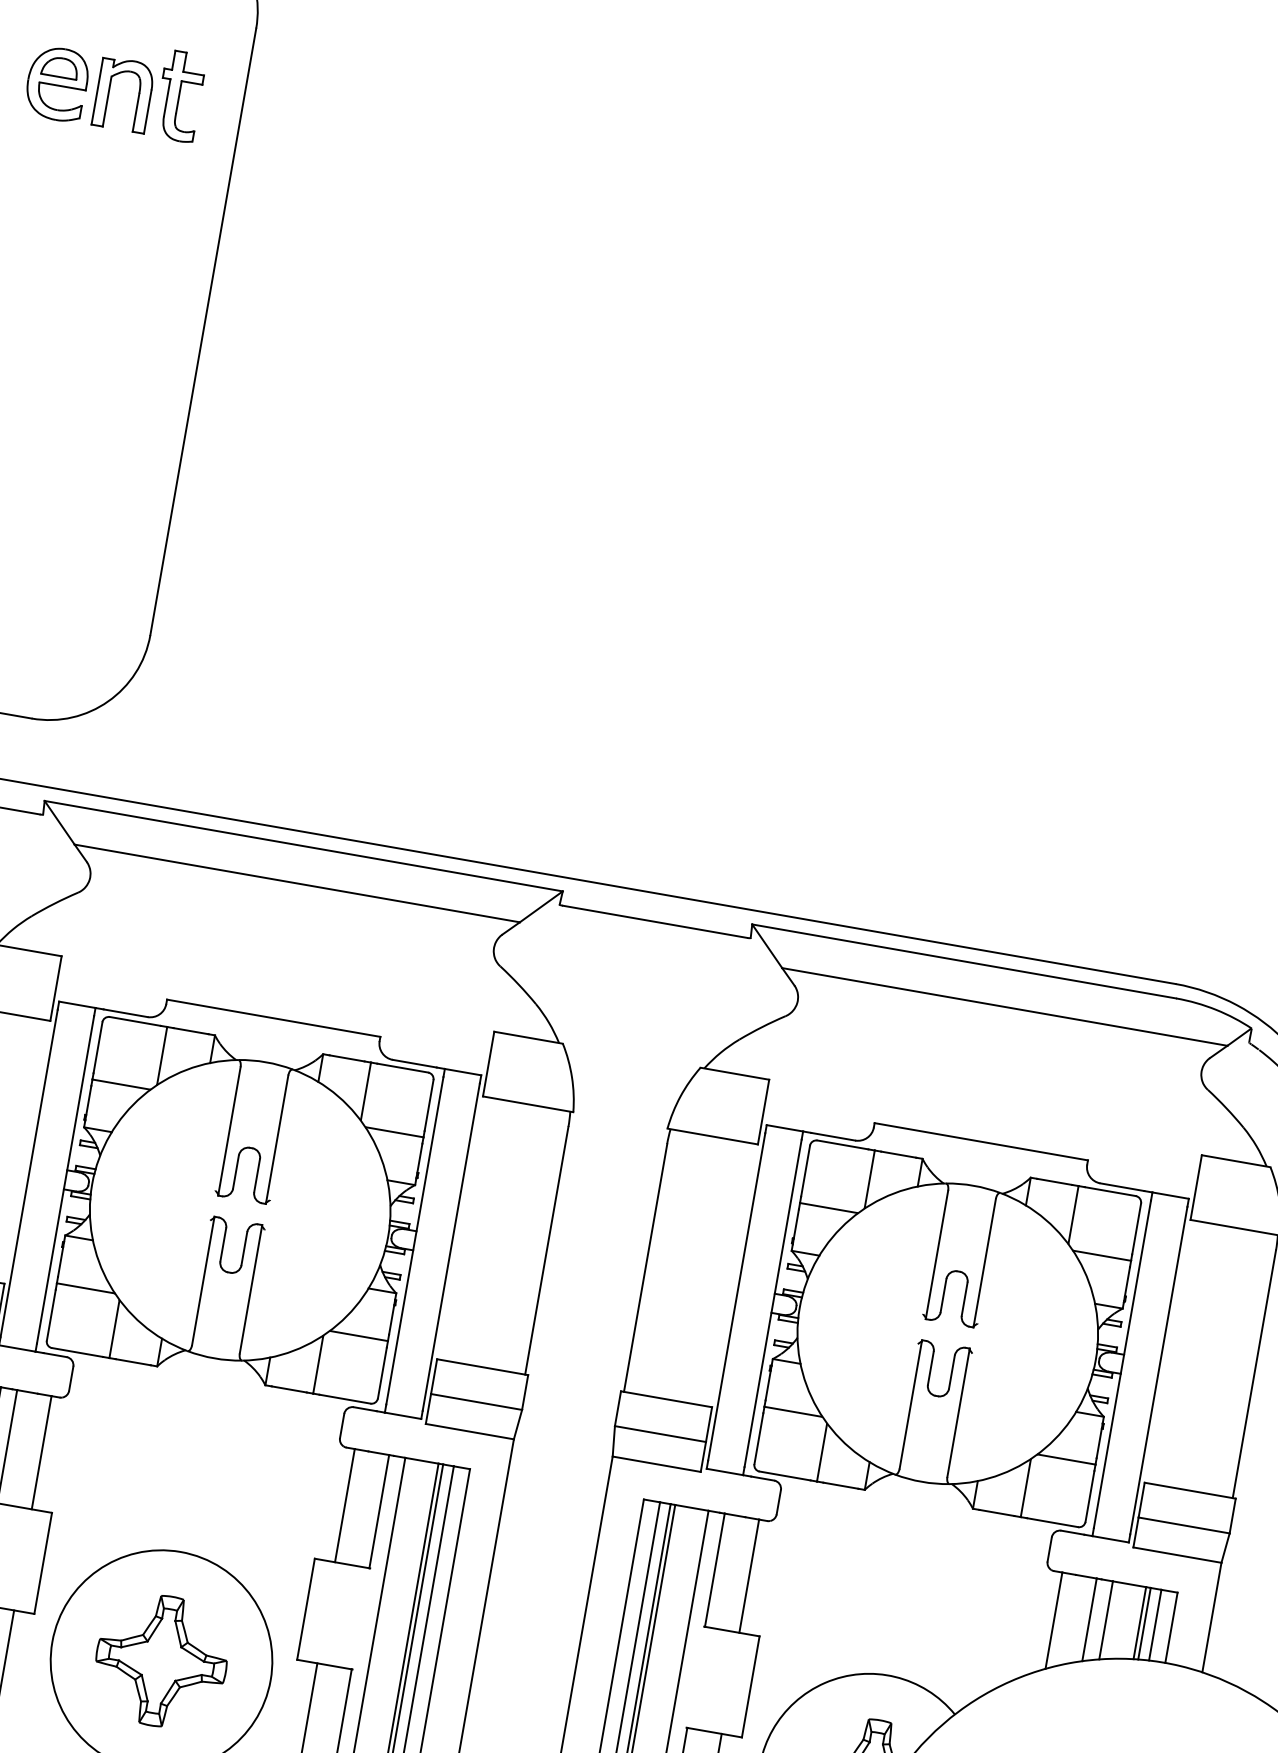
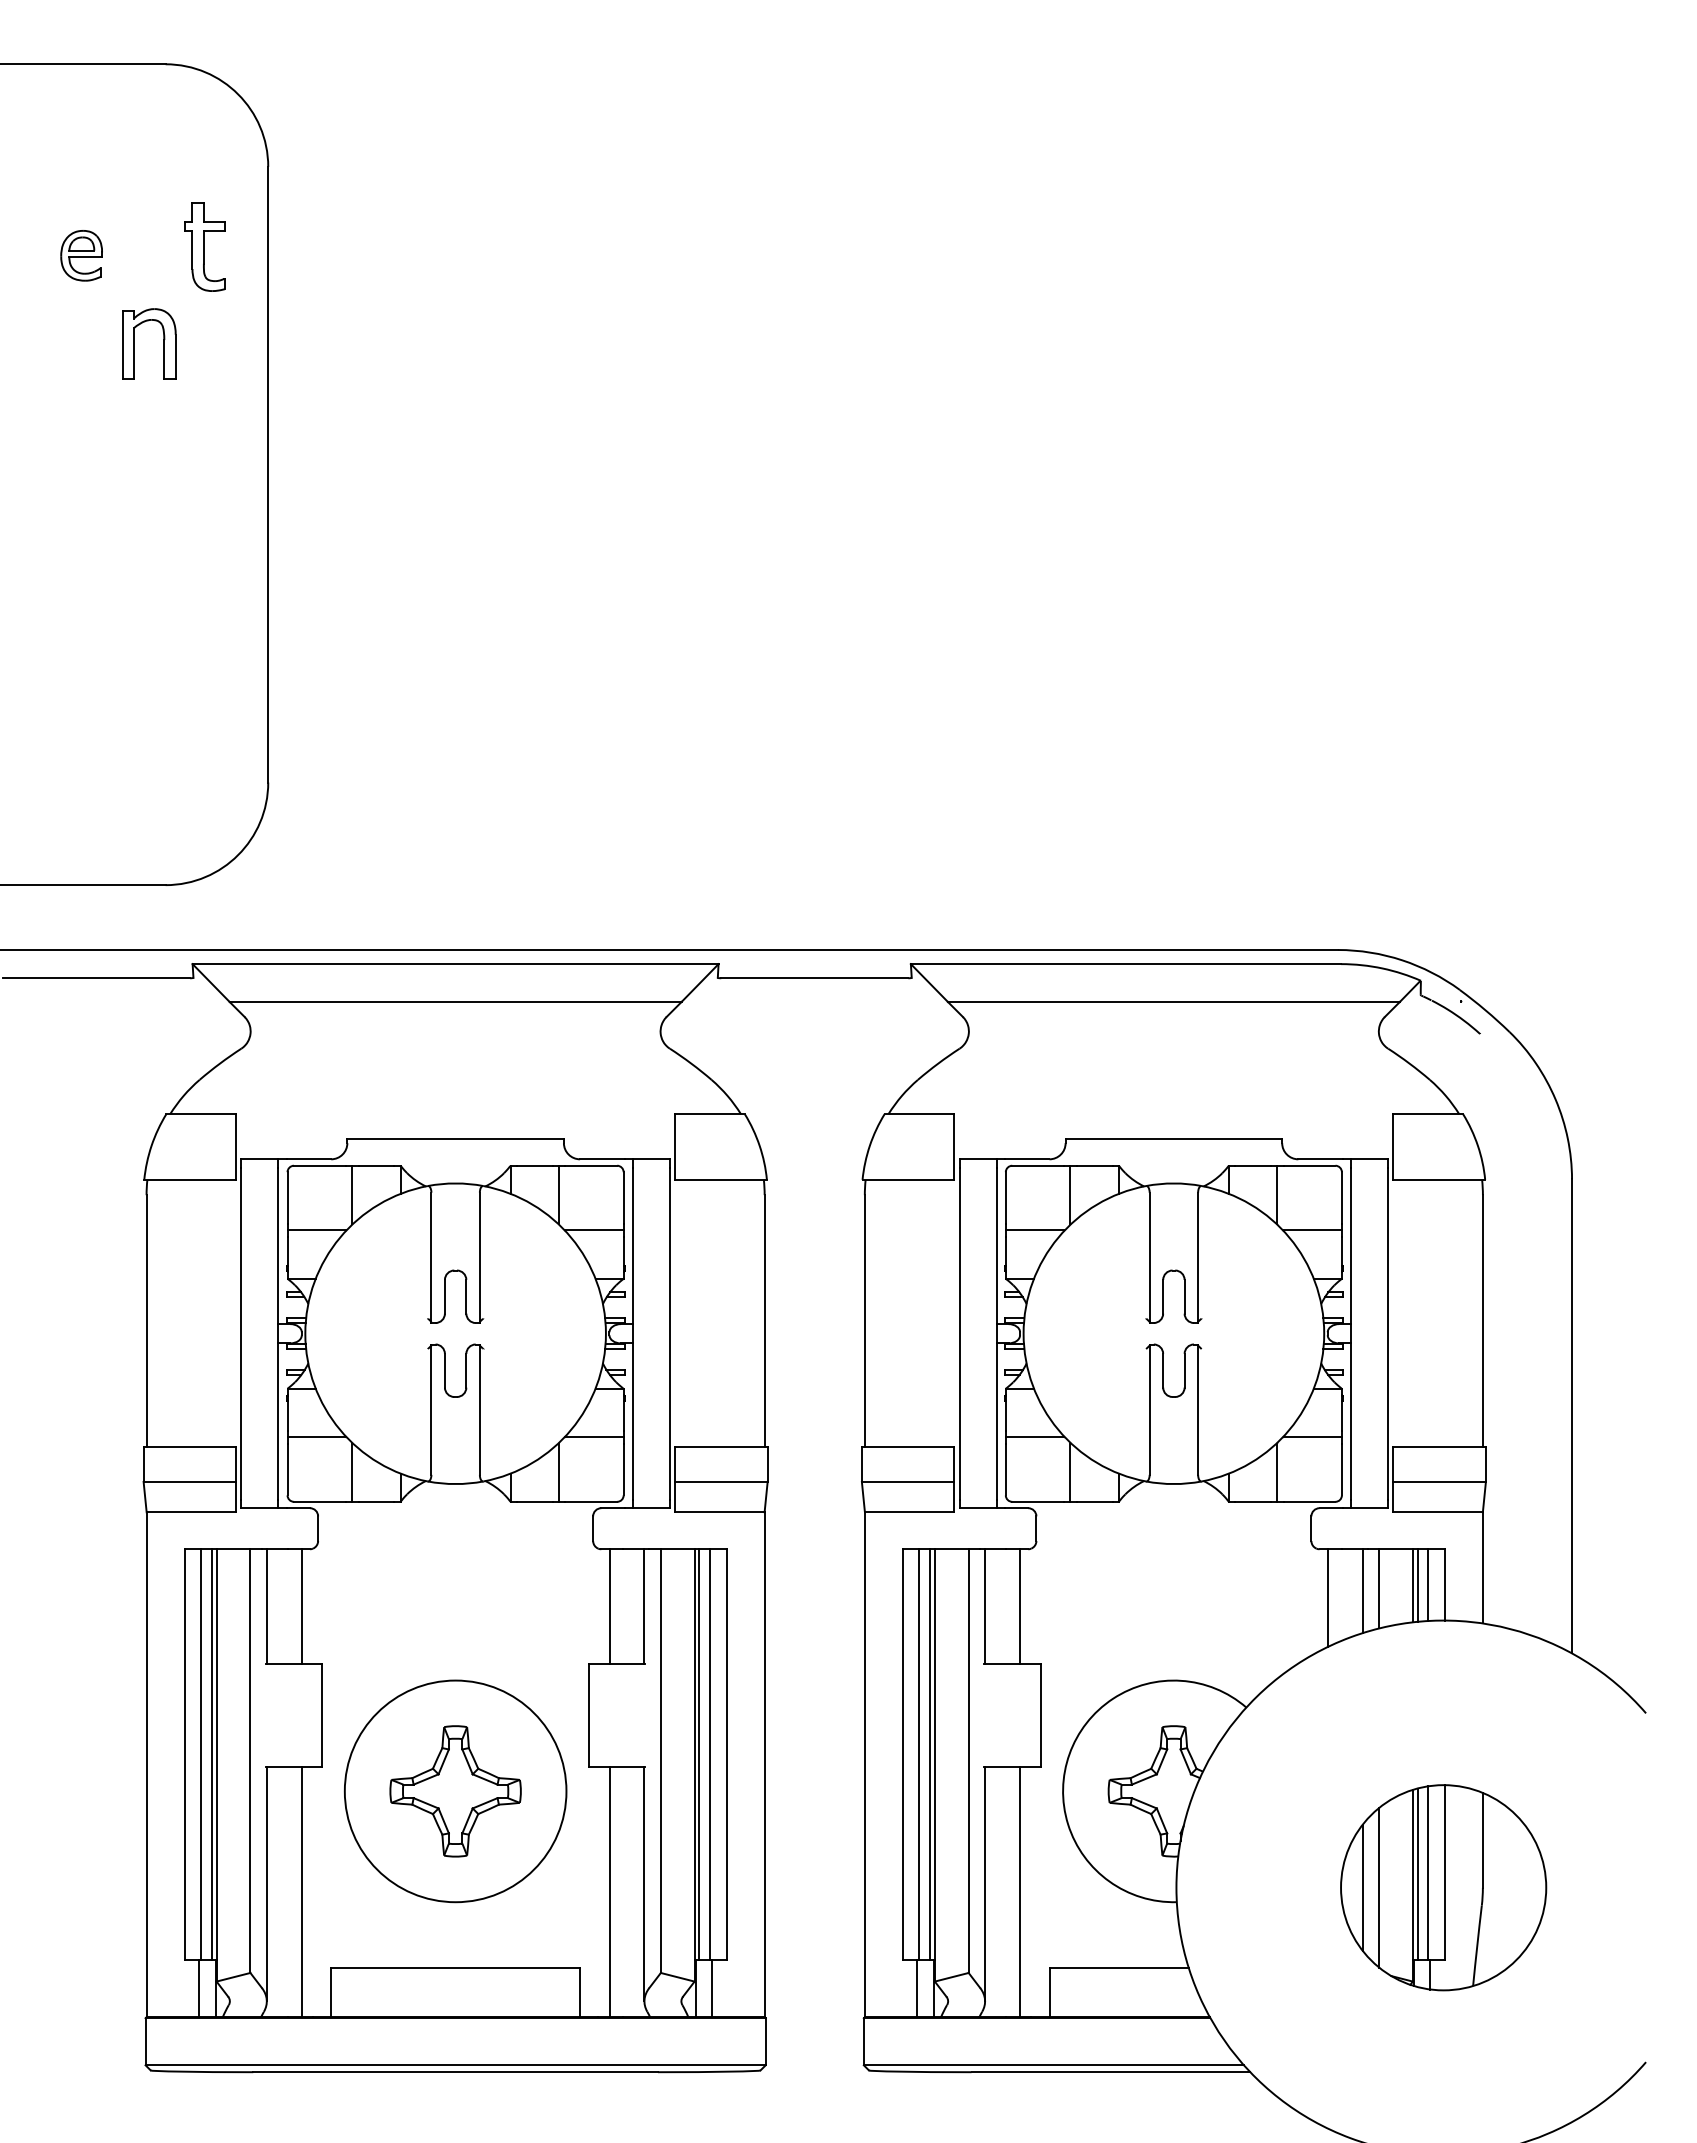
part: (57, 83) -> (81, 255), size x0.7
part: (137, 96) -> (163, 343), moved

